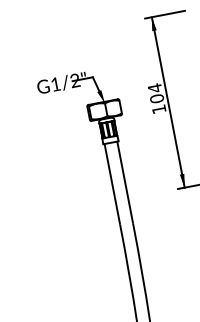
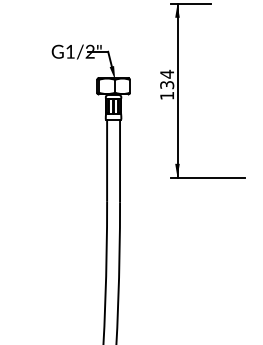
text: (157, 98) -> (167, 84), 104 -> 134

